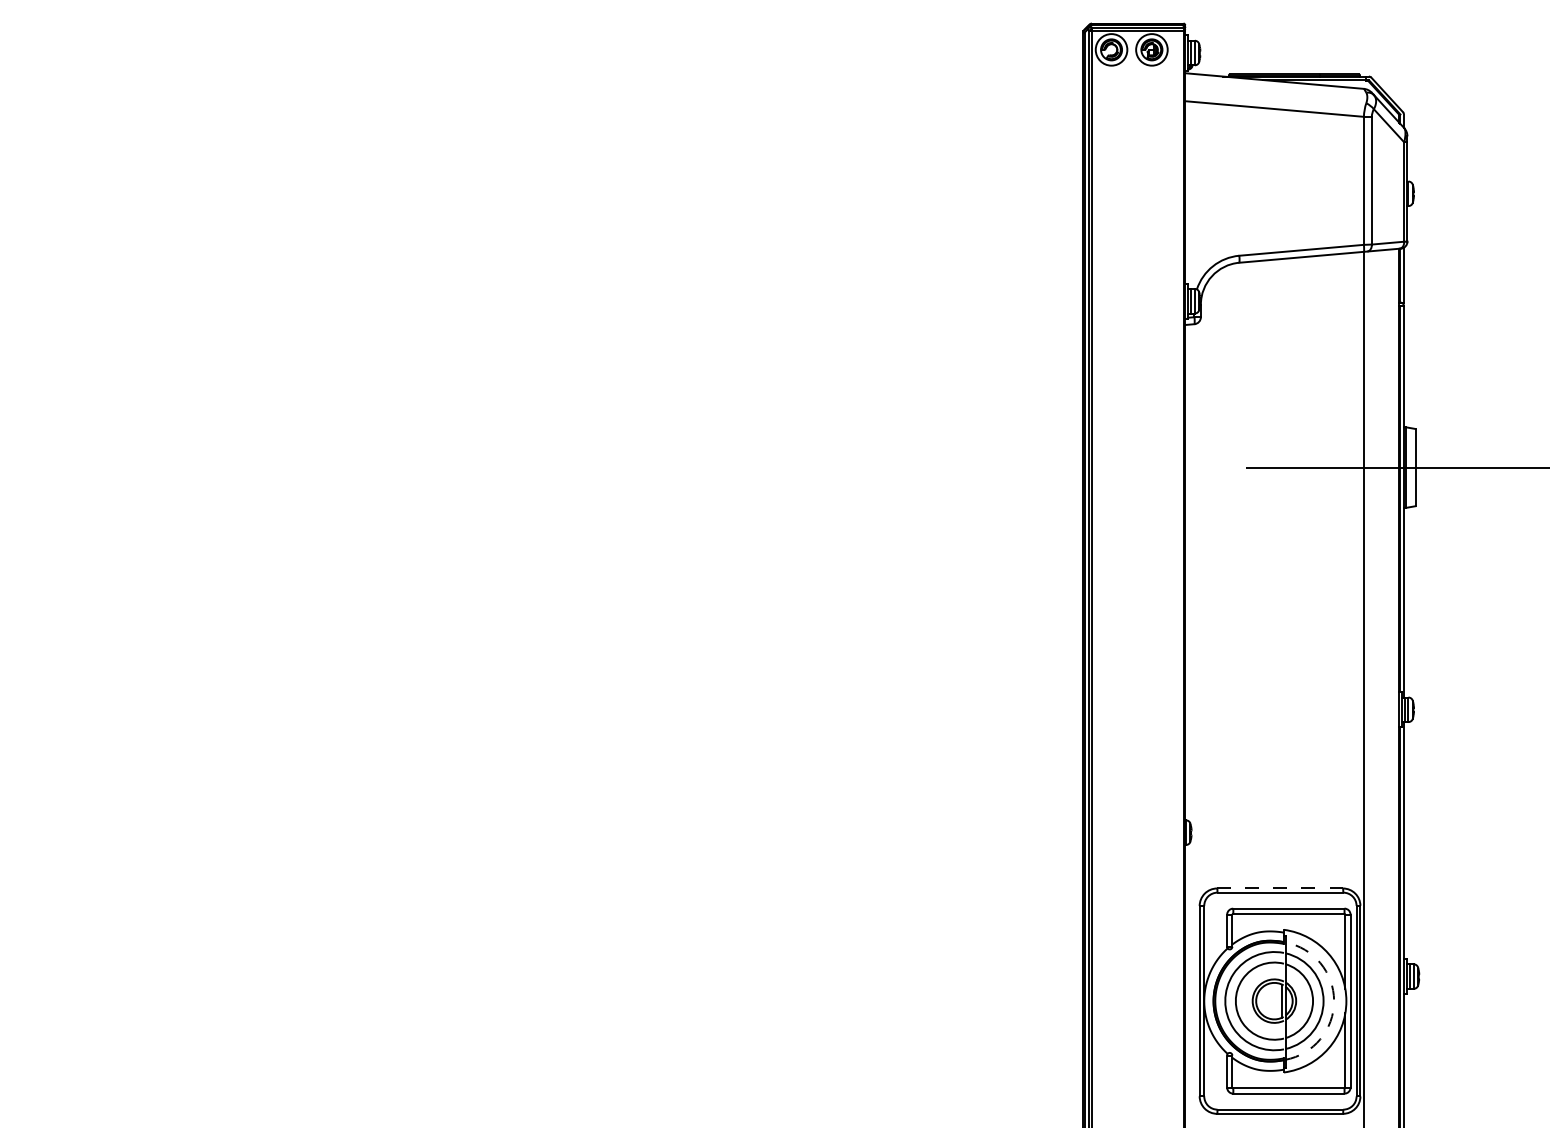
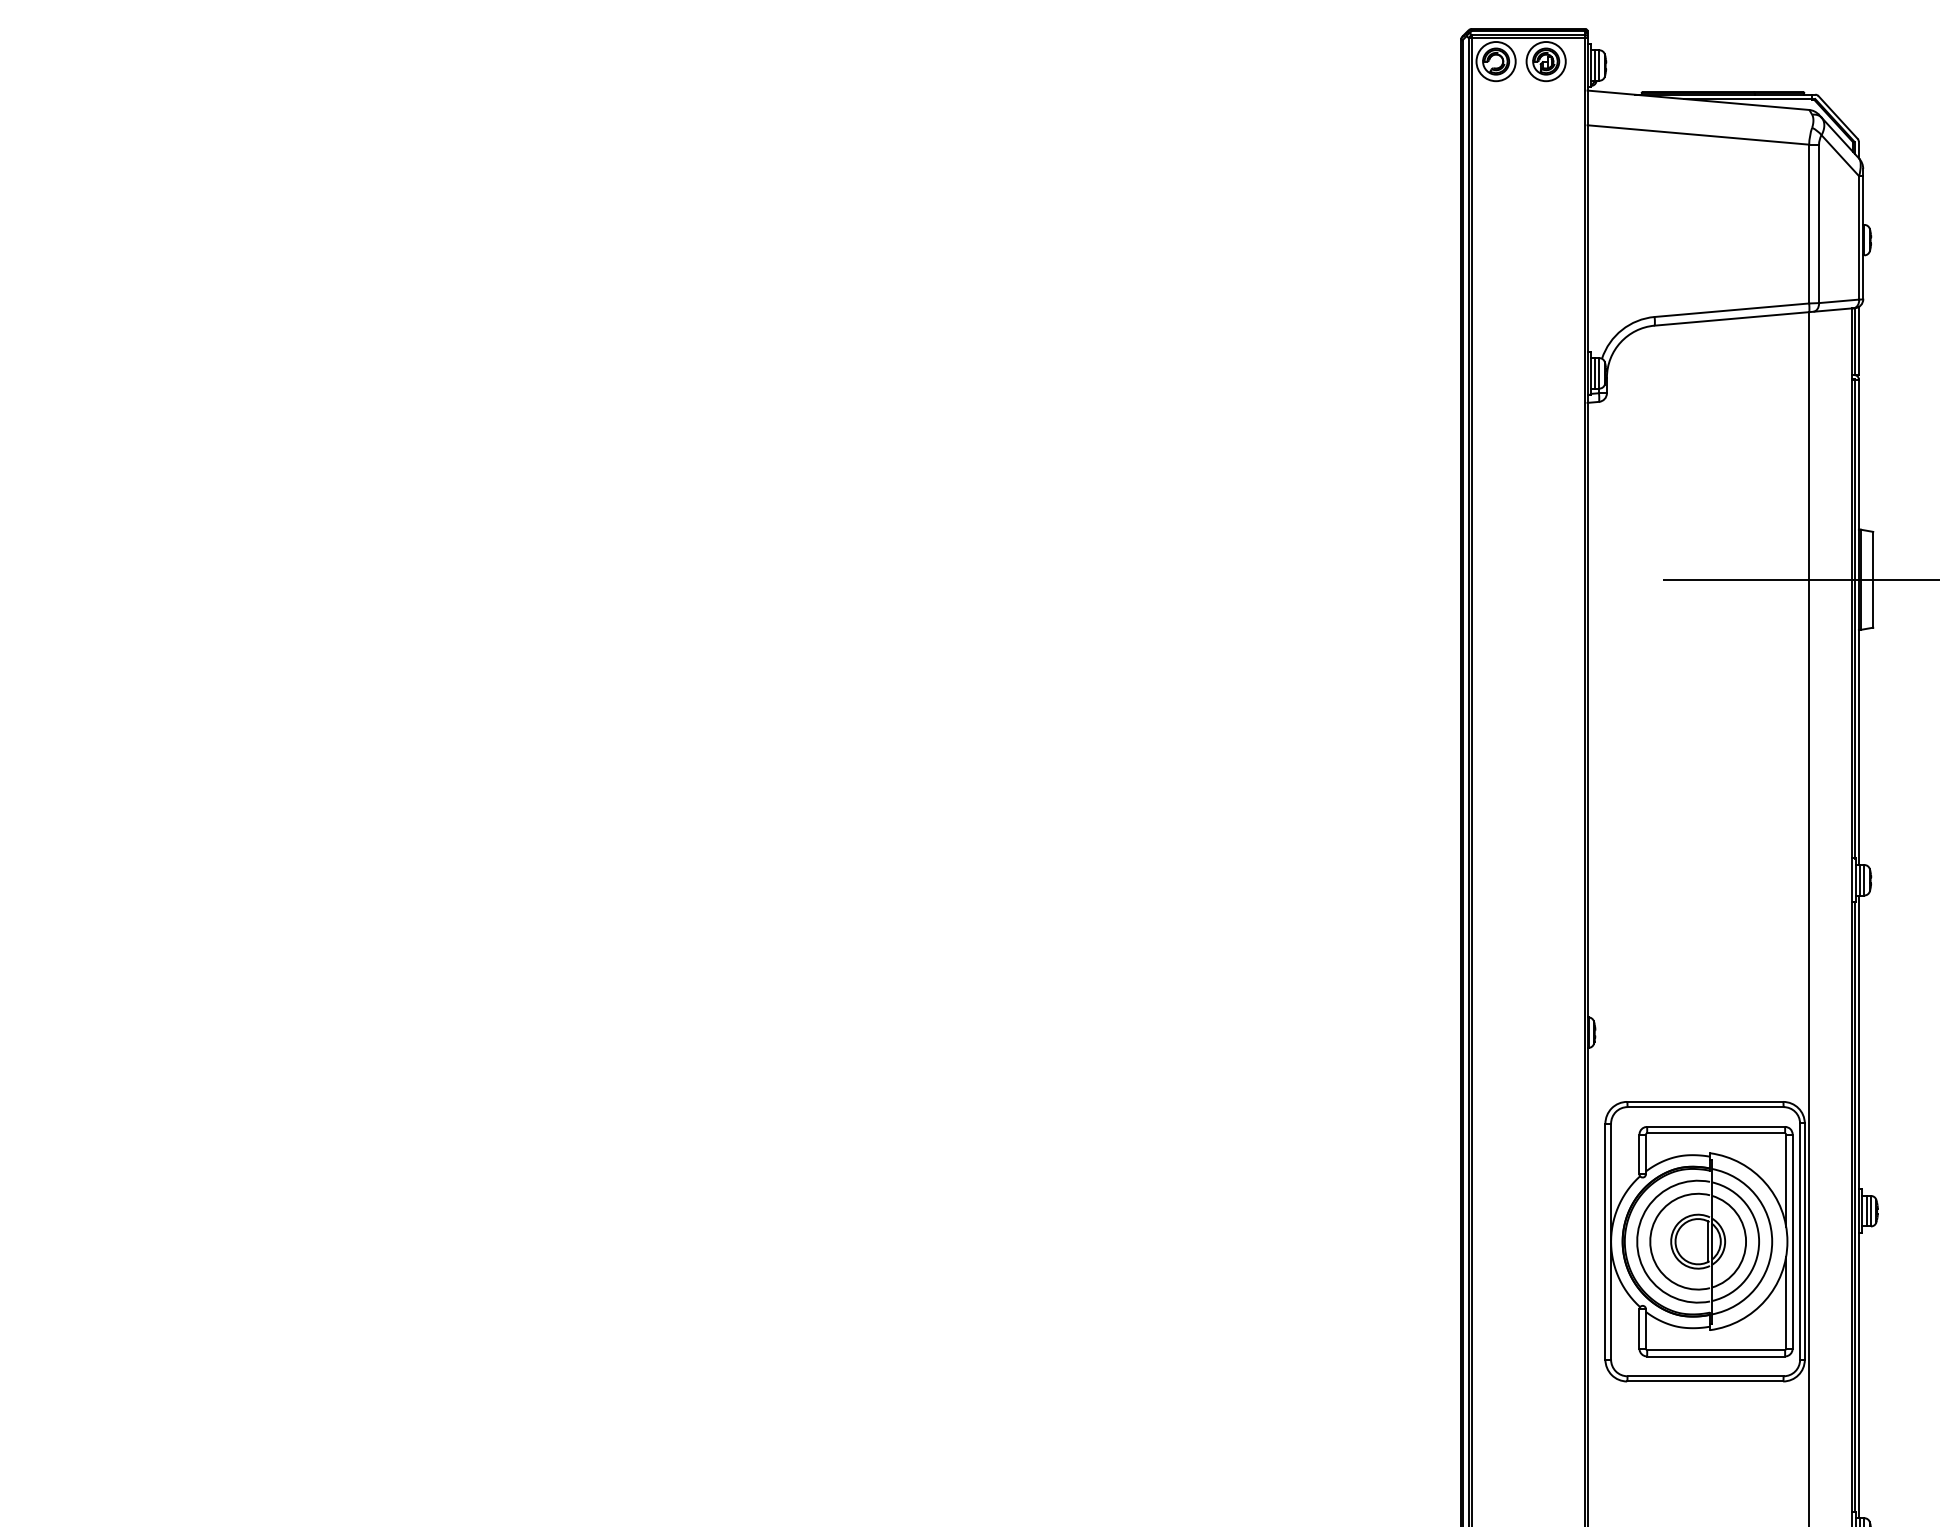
line: (1280, 888) -> (1705, 1101), dashed -> solid
arc: (1334, 1001) -> (1772, 1241), dashed -> solid

